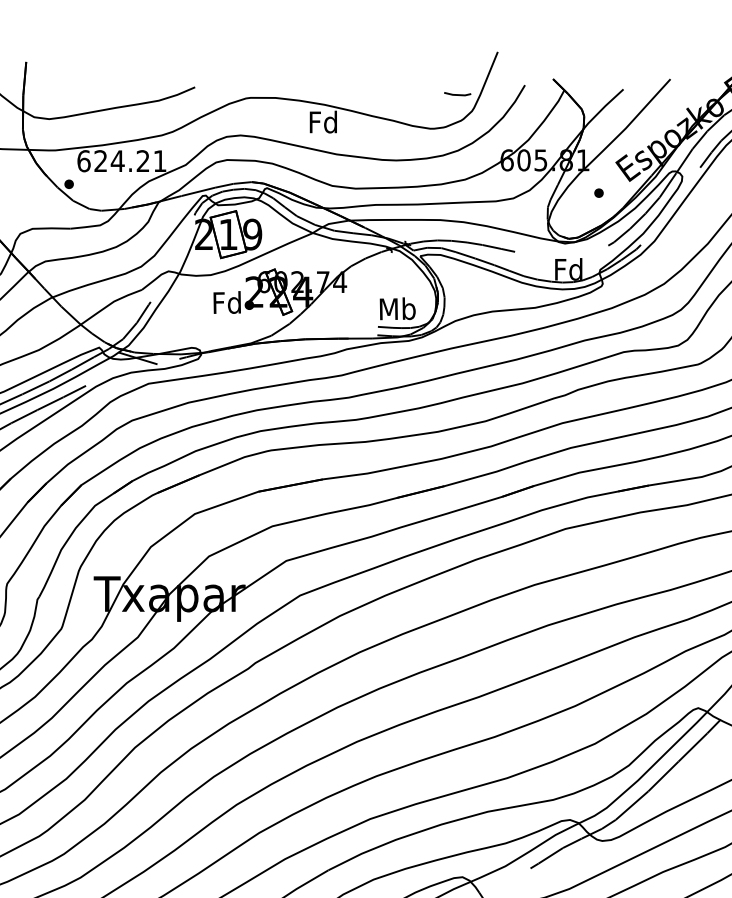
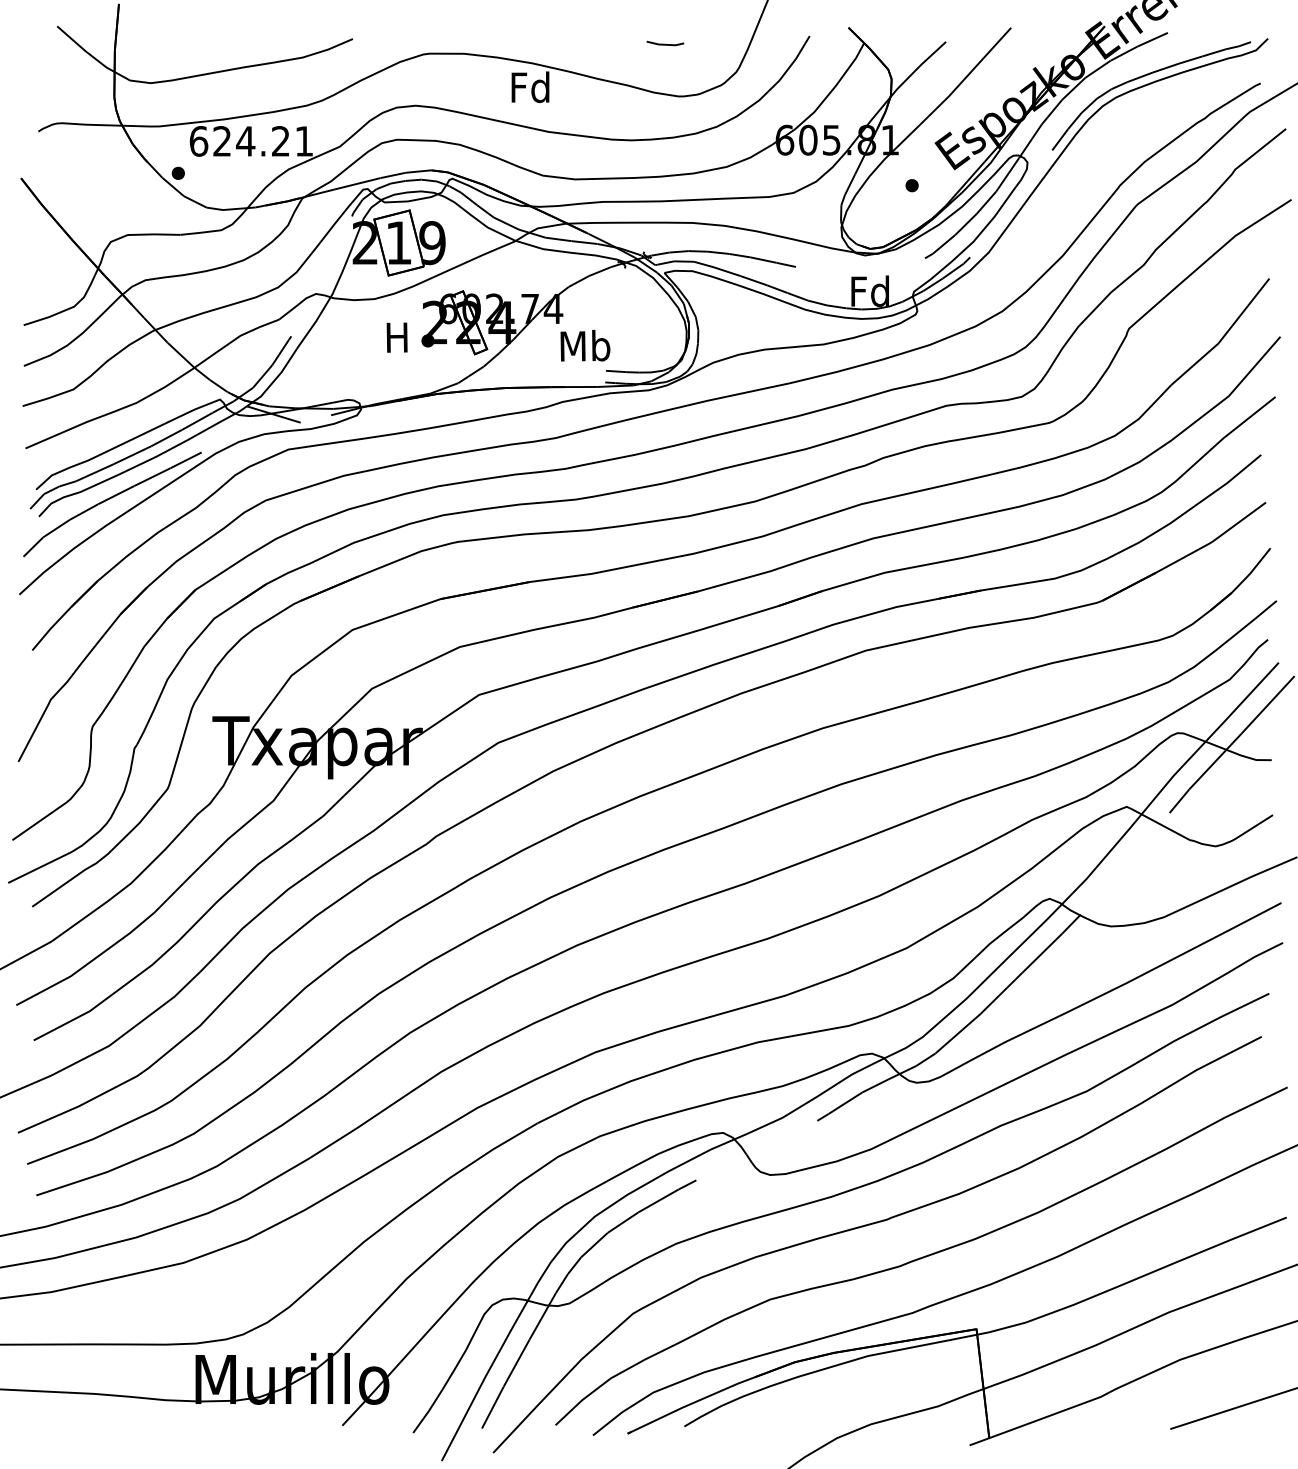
line: (457, 94) -> (665, 43), moved
text: (227, 302) -> (397, 336), Fd -> H
text: (397, 308) -> (585, 345), moved

